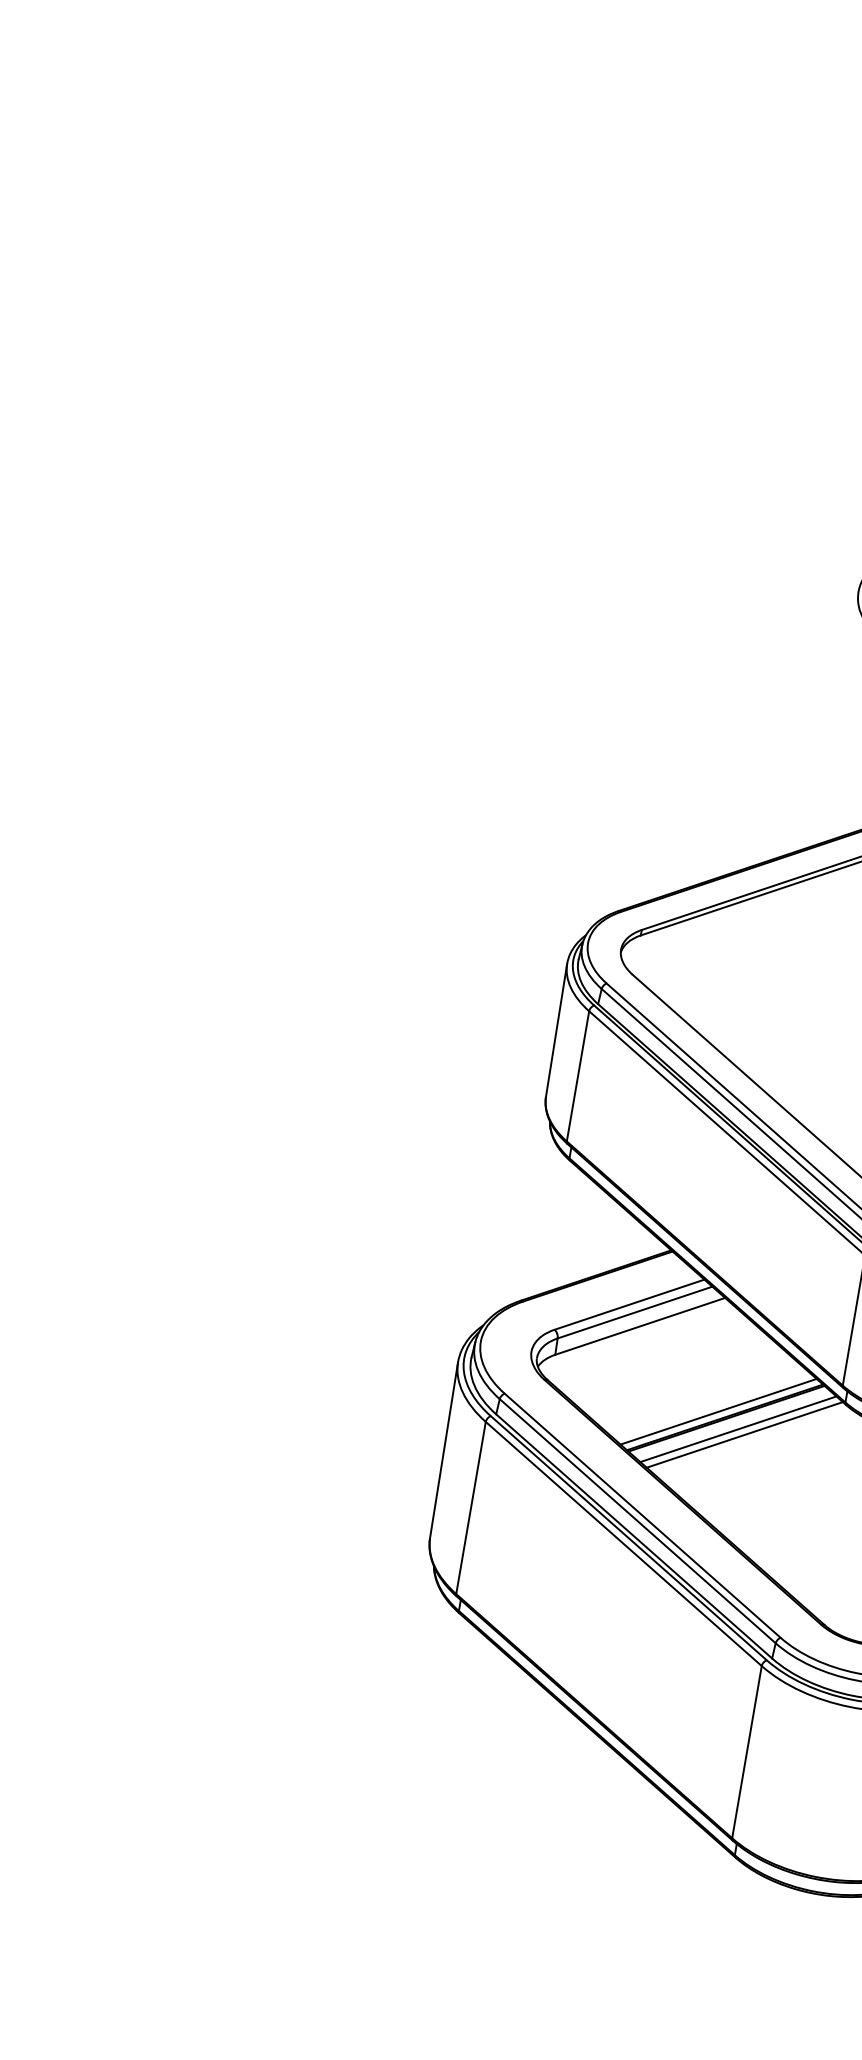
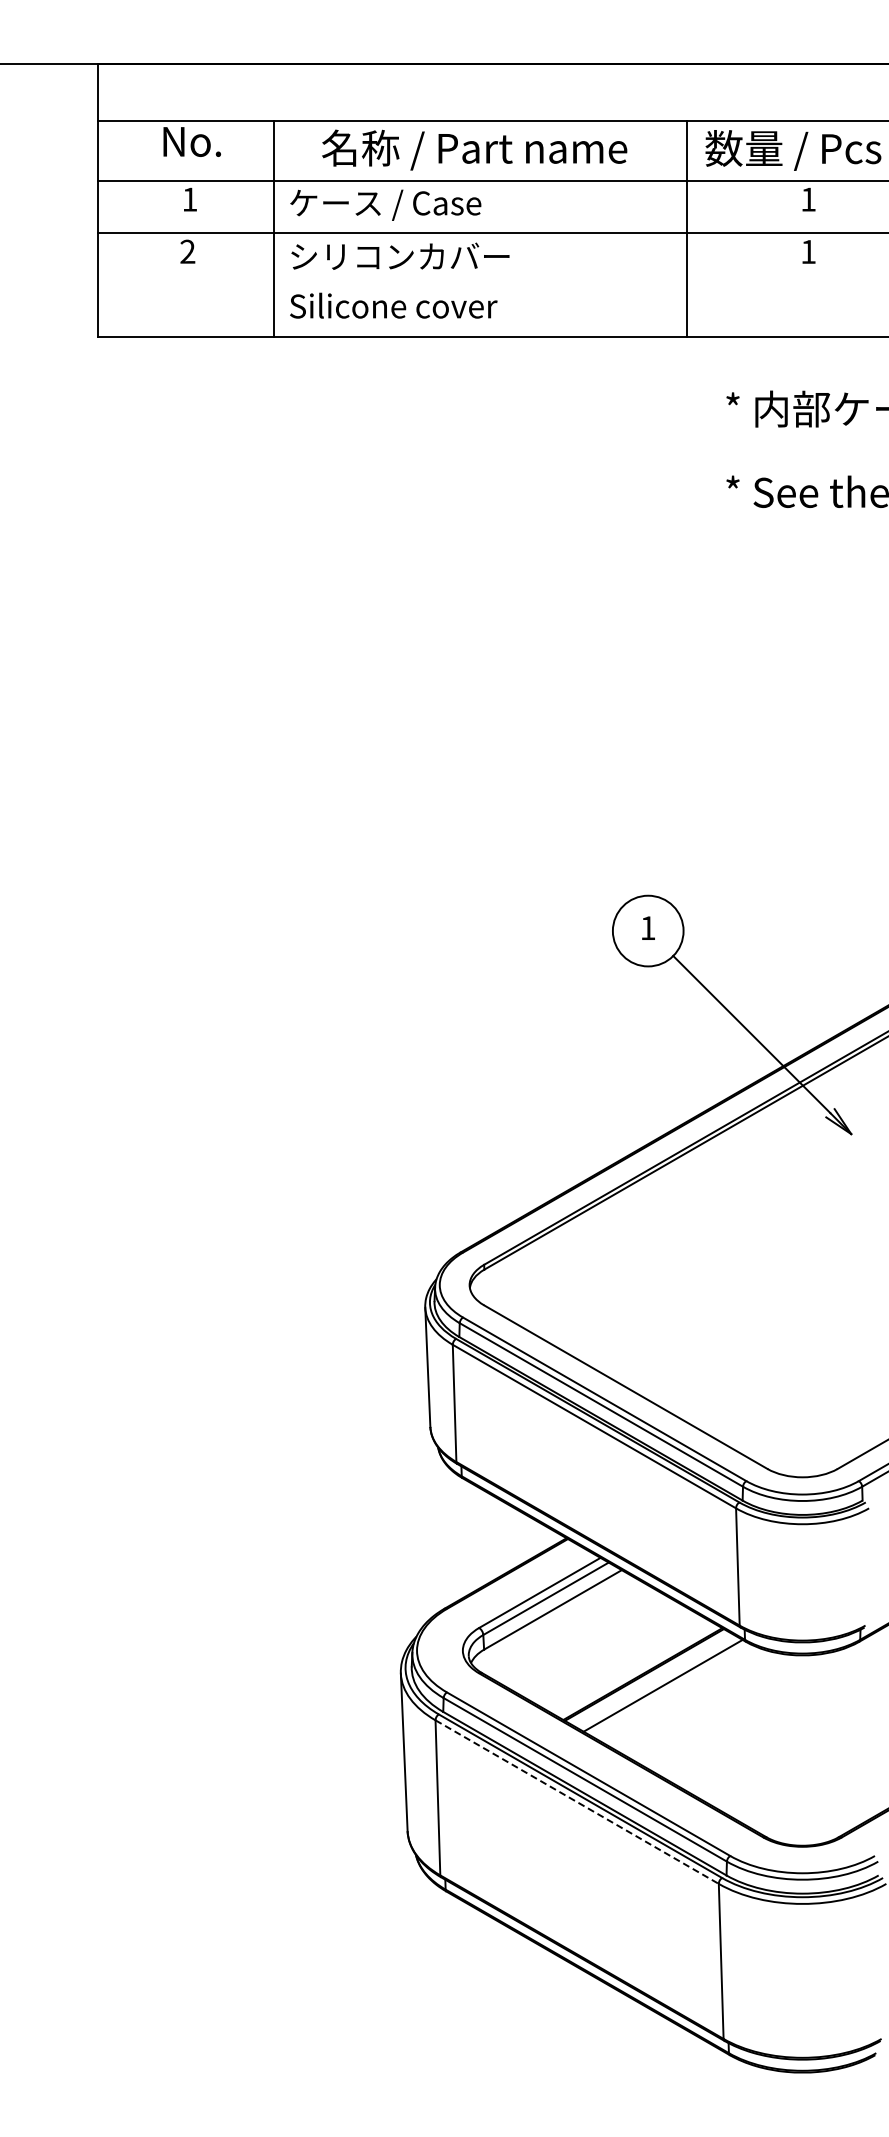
line: (717, 1411) -> (635, 1670), removed
line: (738, 1428) -> (656, 1681), removed
line: (624, 1544) -> (577, 1802), solid -> dashed

